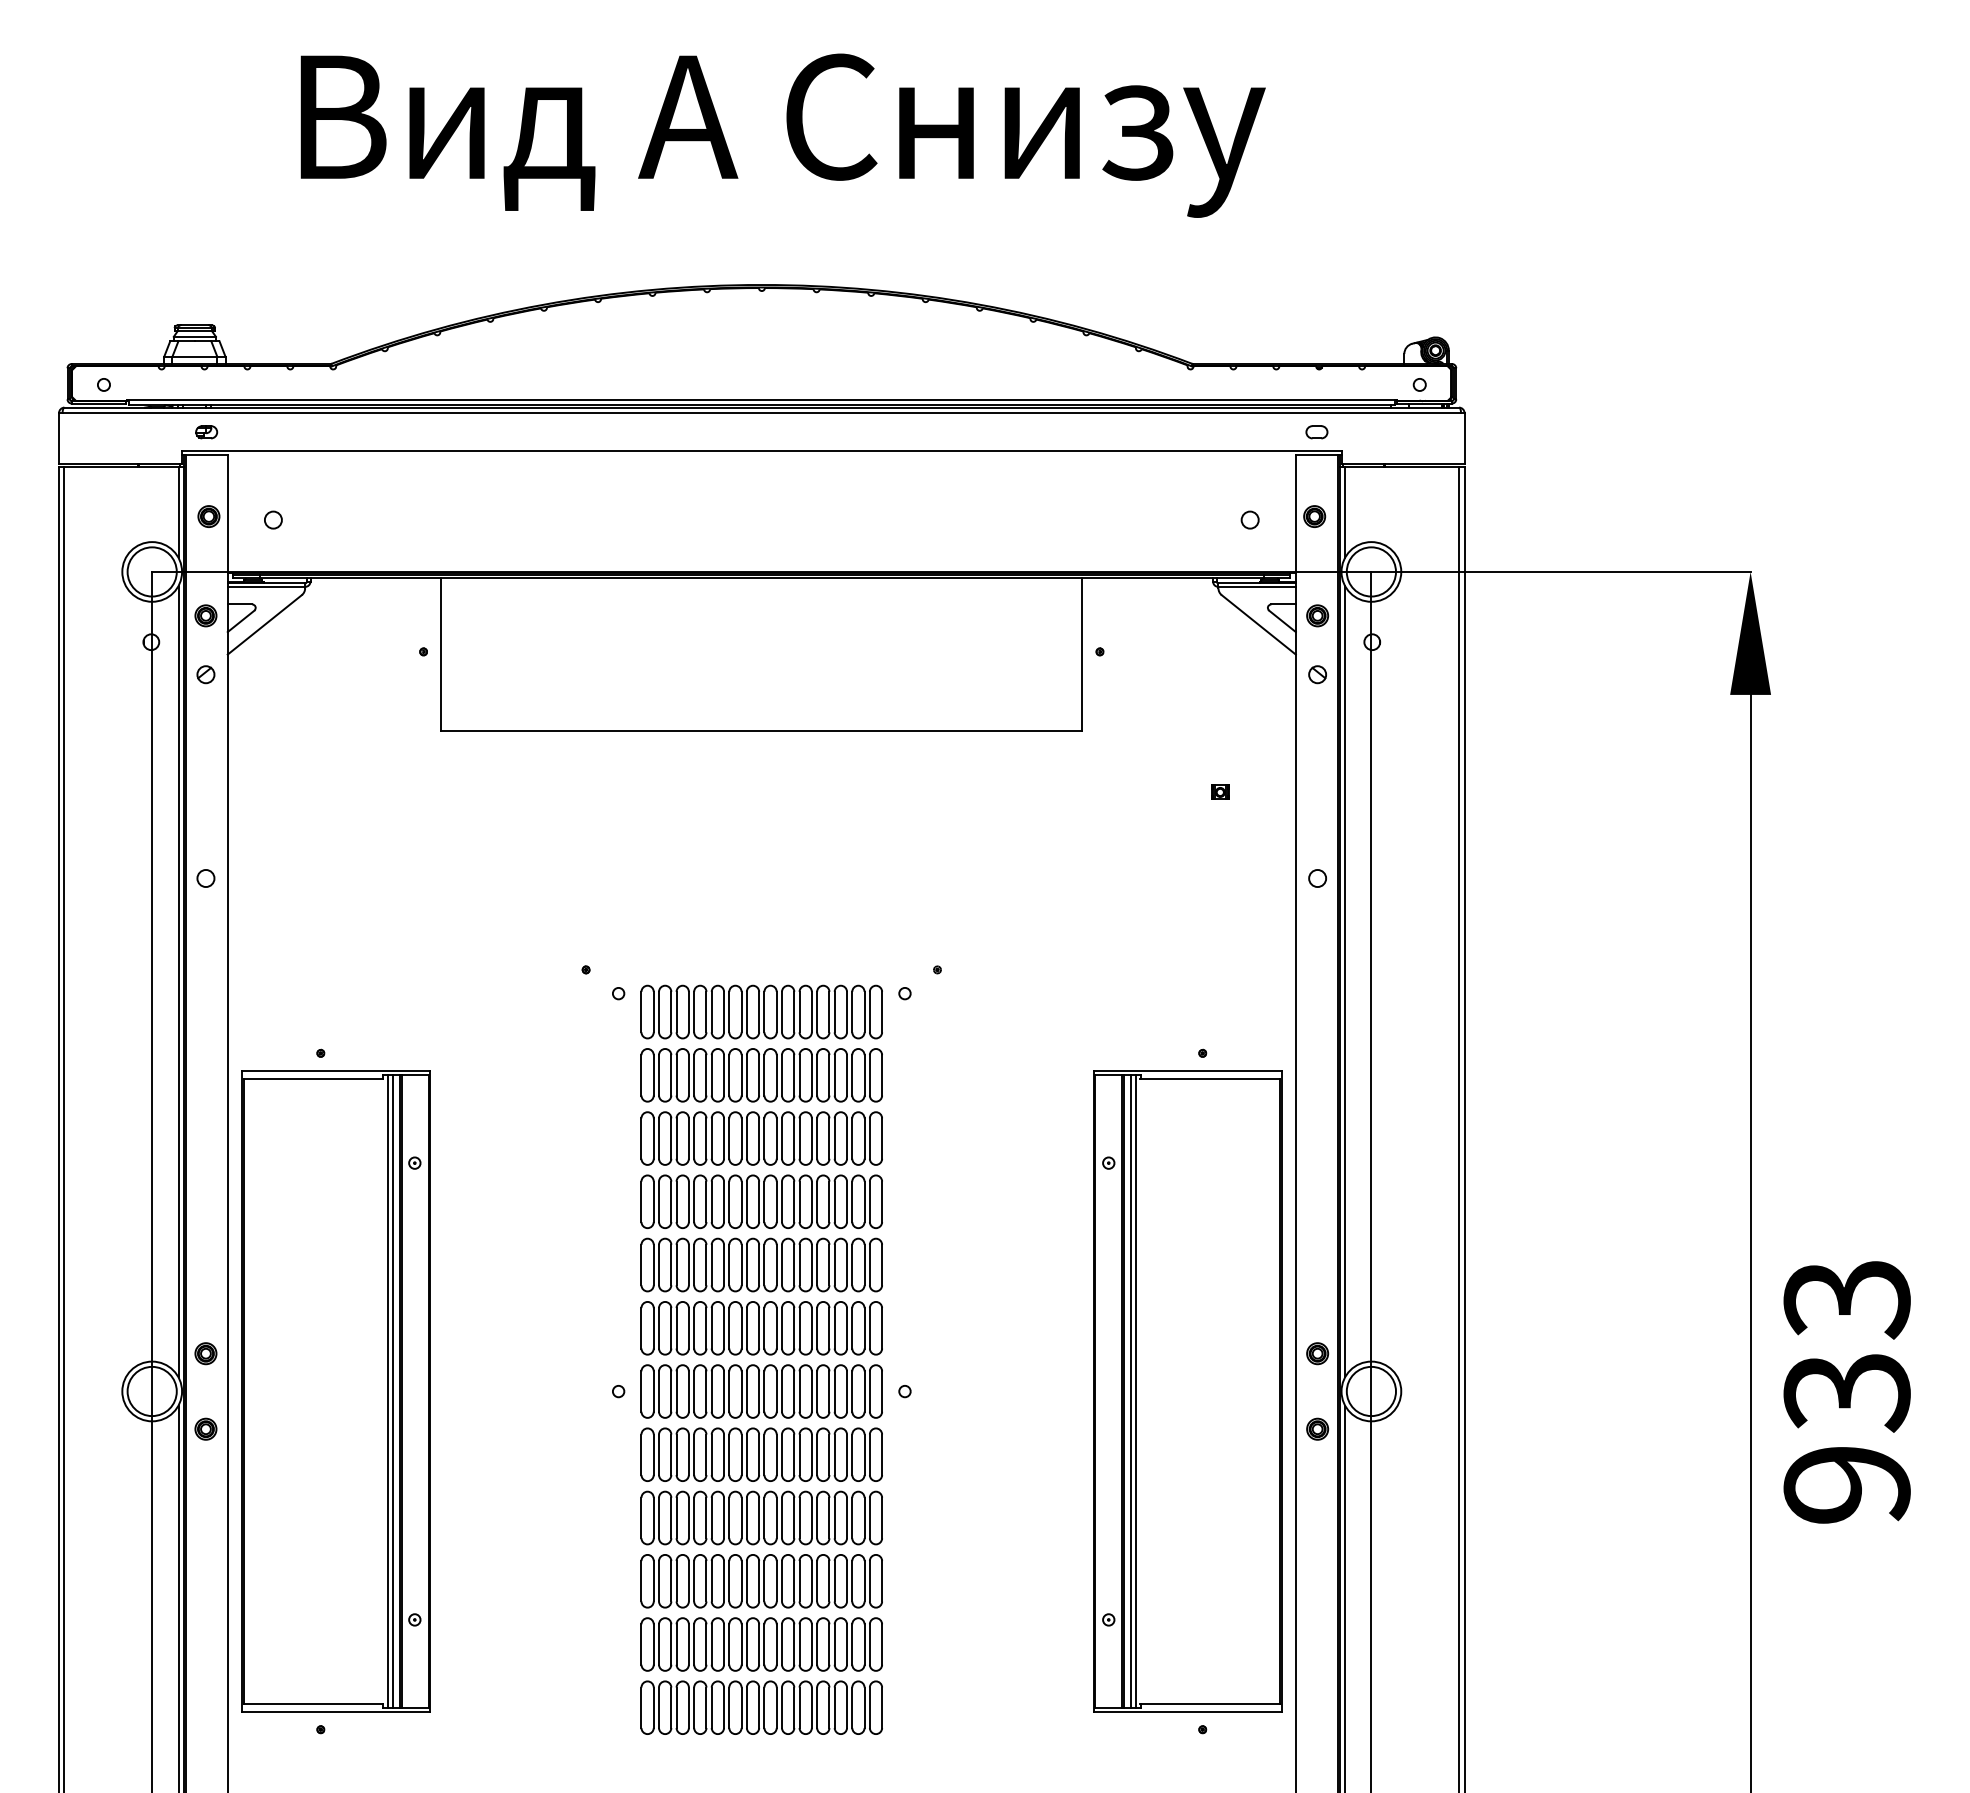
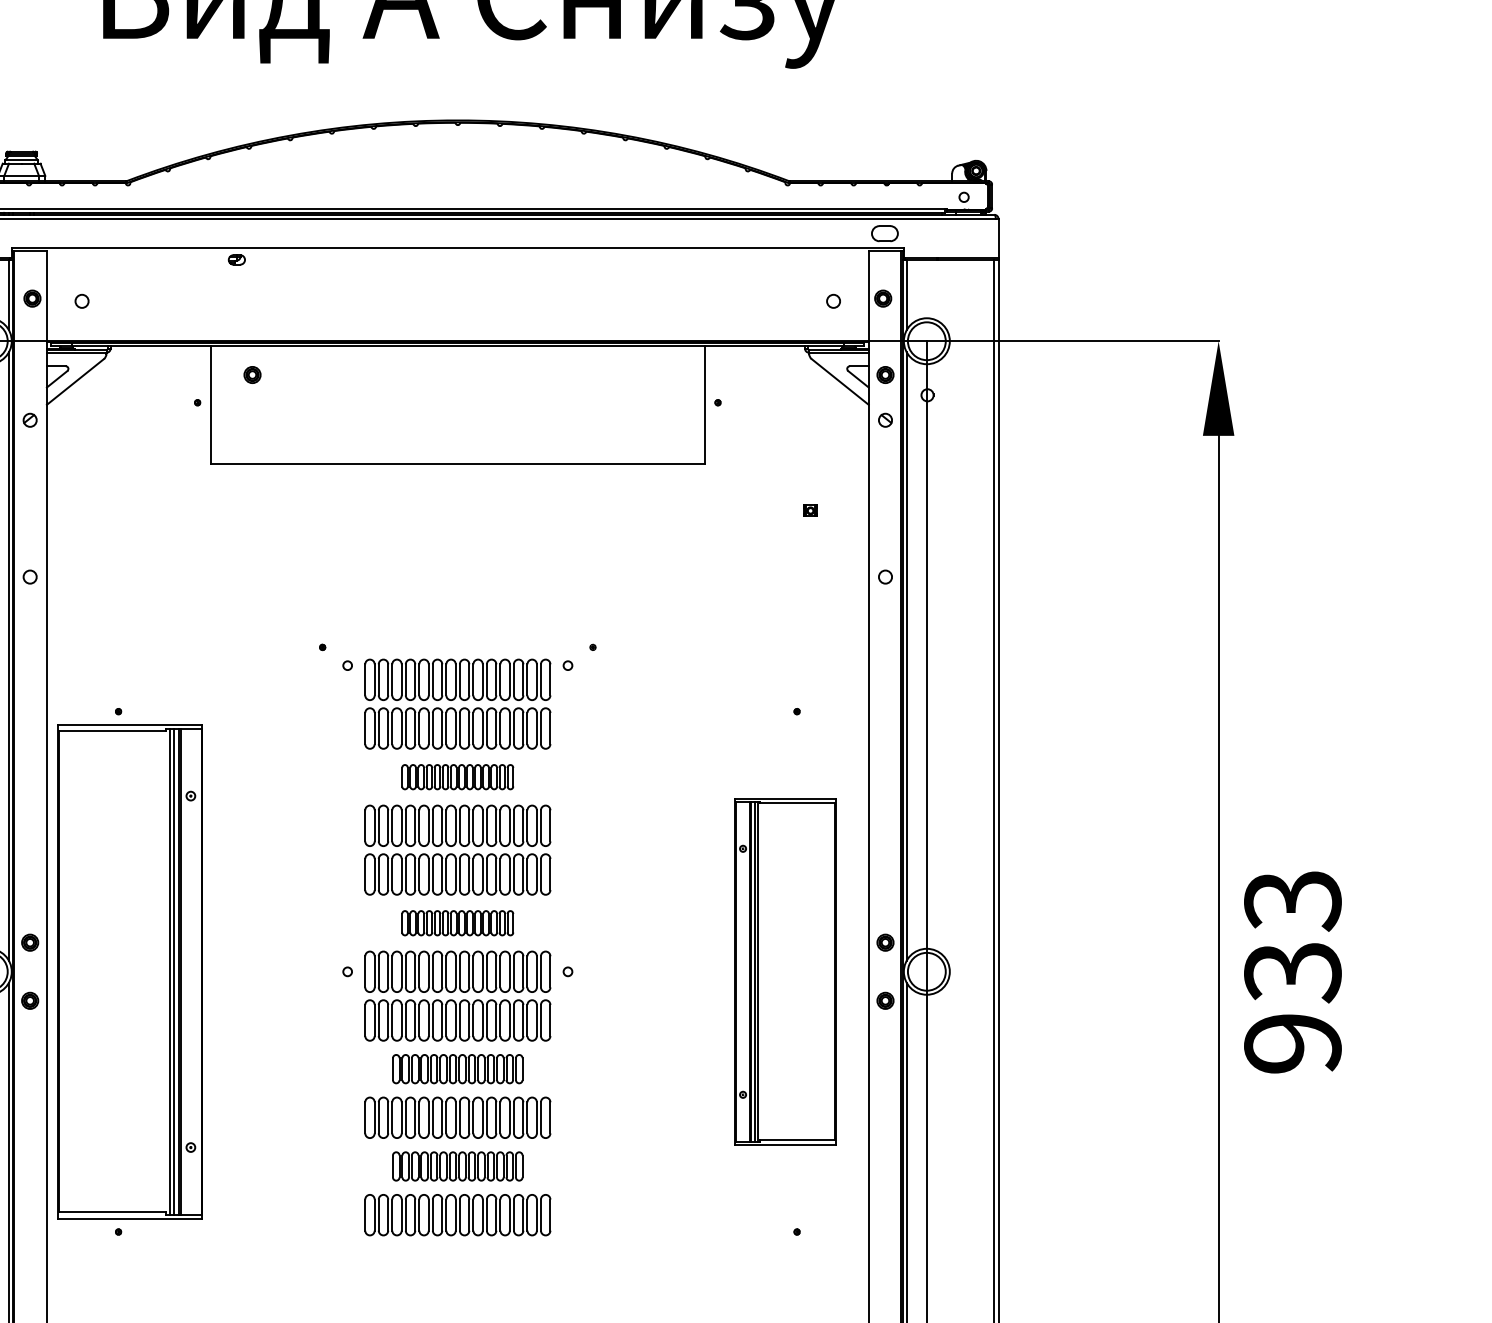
part: (206, 432) -> (236, 260), moved
part: (1316, 432) -> (884, 233), size x1.6
part: (205, 615) -> (252, 374), moved
part: (761, 1138) -> (457, 777), size x0.6
part: (761, 1328) -> (457, 923), size x0.6
part: (1187, 1391) -> (785, 971), size x0.7
part: (761, 1517) -> (457, 1068), size x0.7
part: (761, 1644) -> (457, 1166), size x0.7

